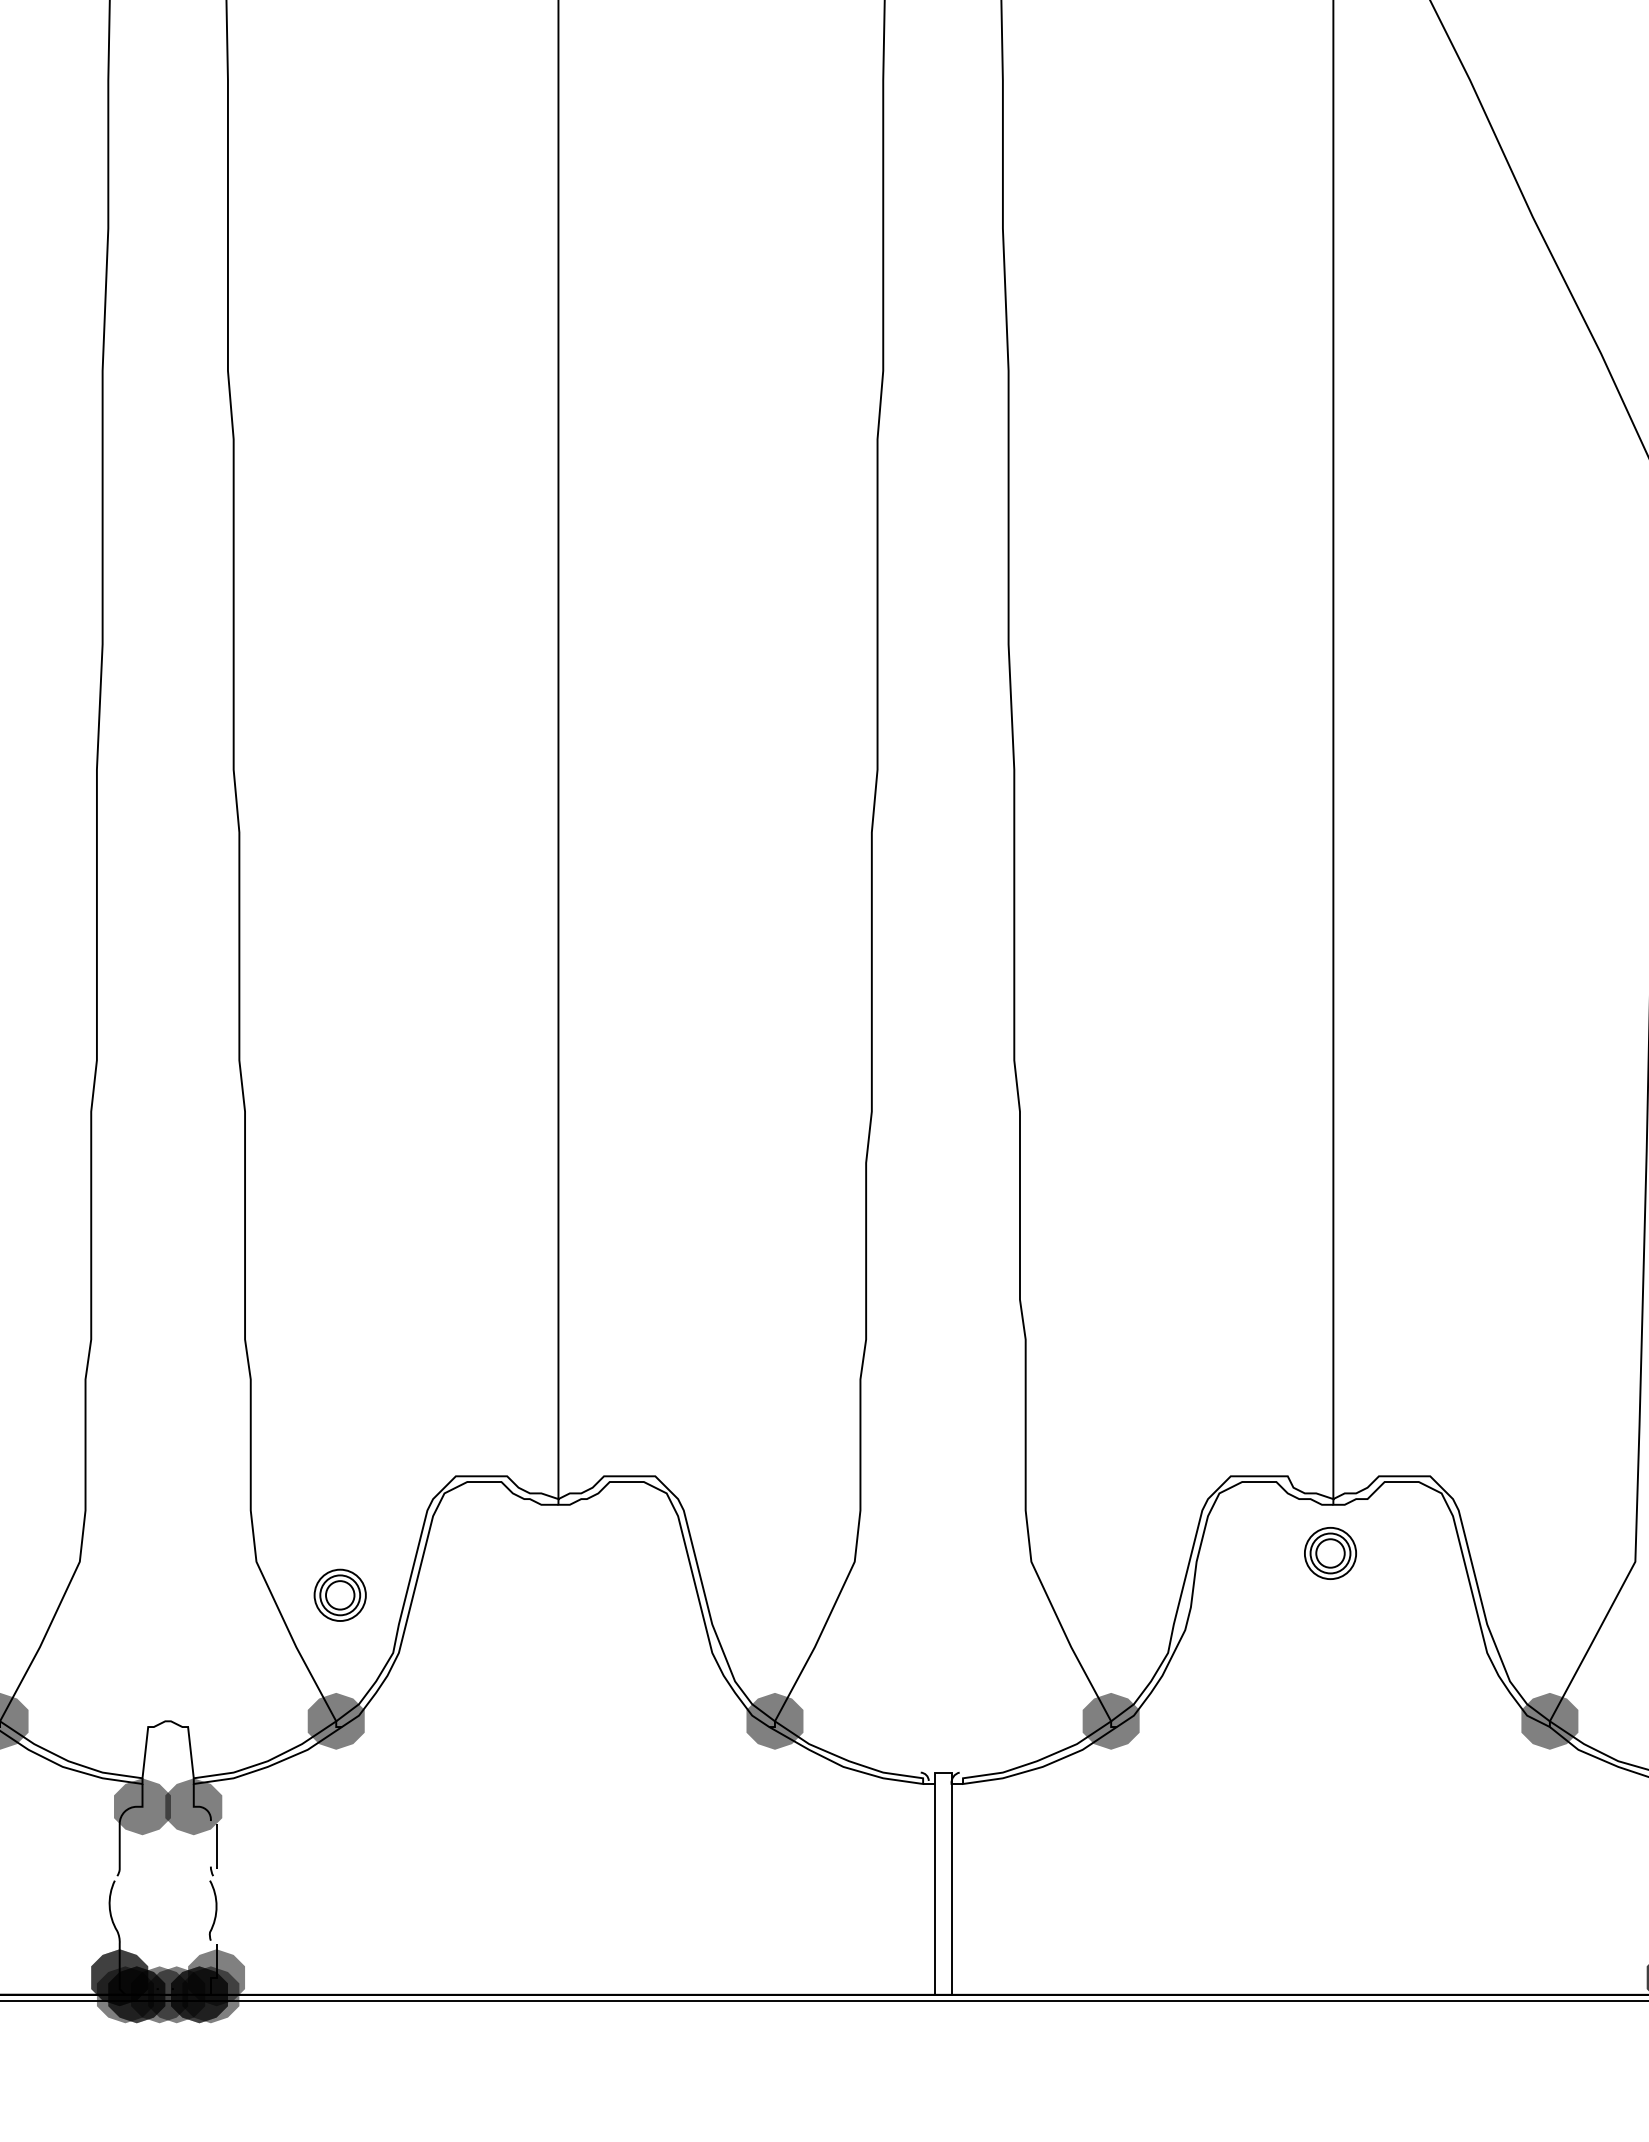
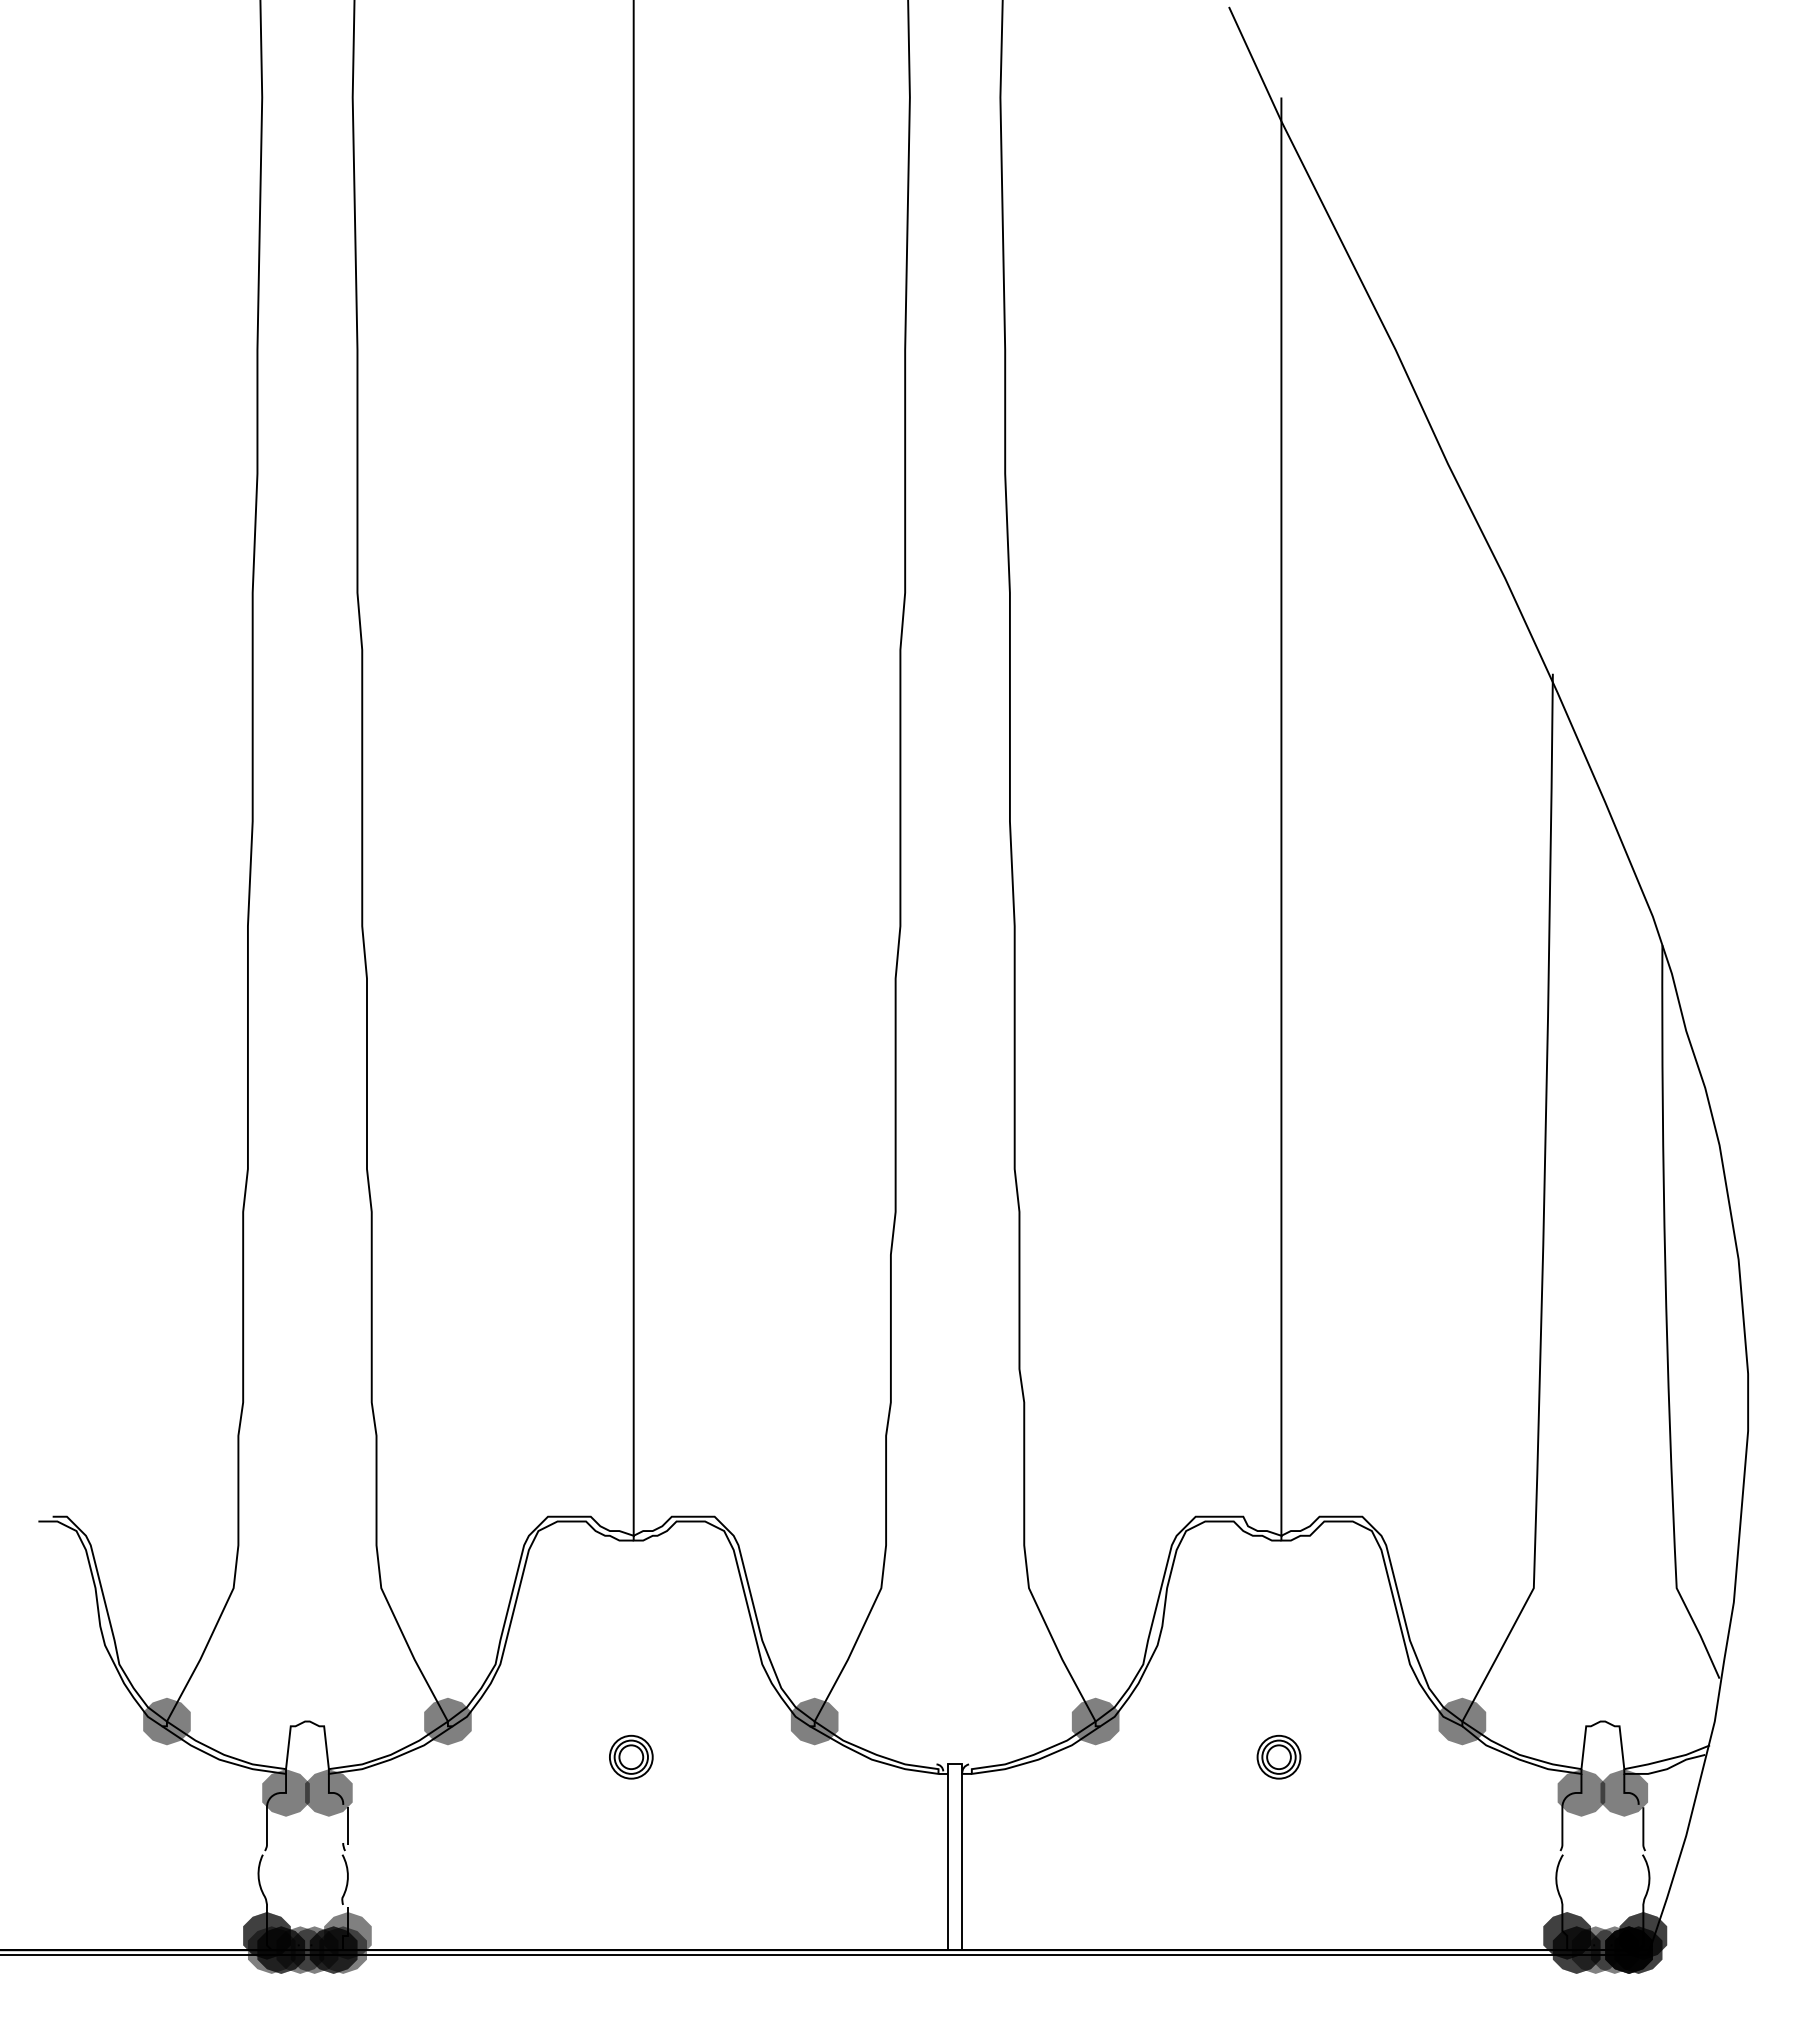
part: (1329, 1552) -> (1278, 1756), moved
part: (340, 1594) -> (631, 1756), moved

